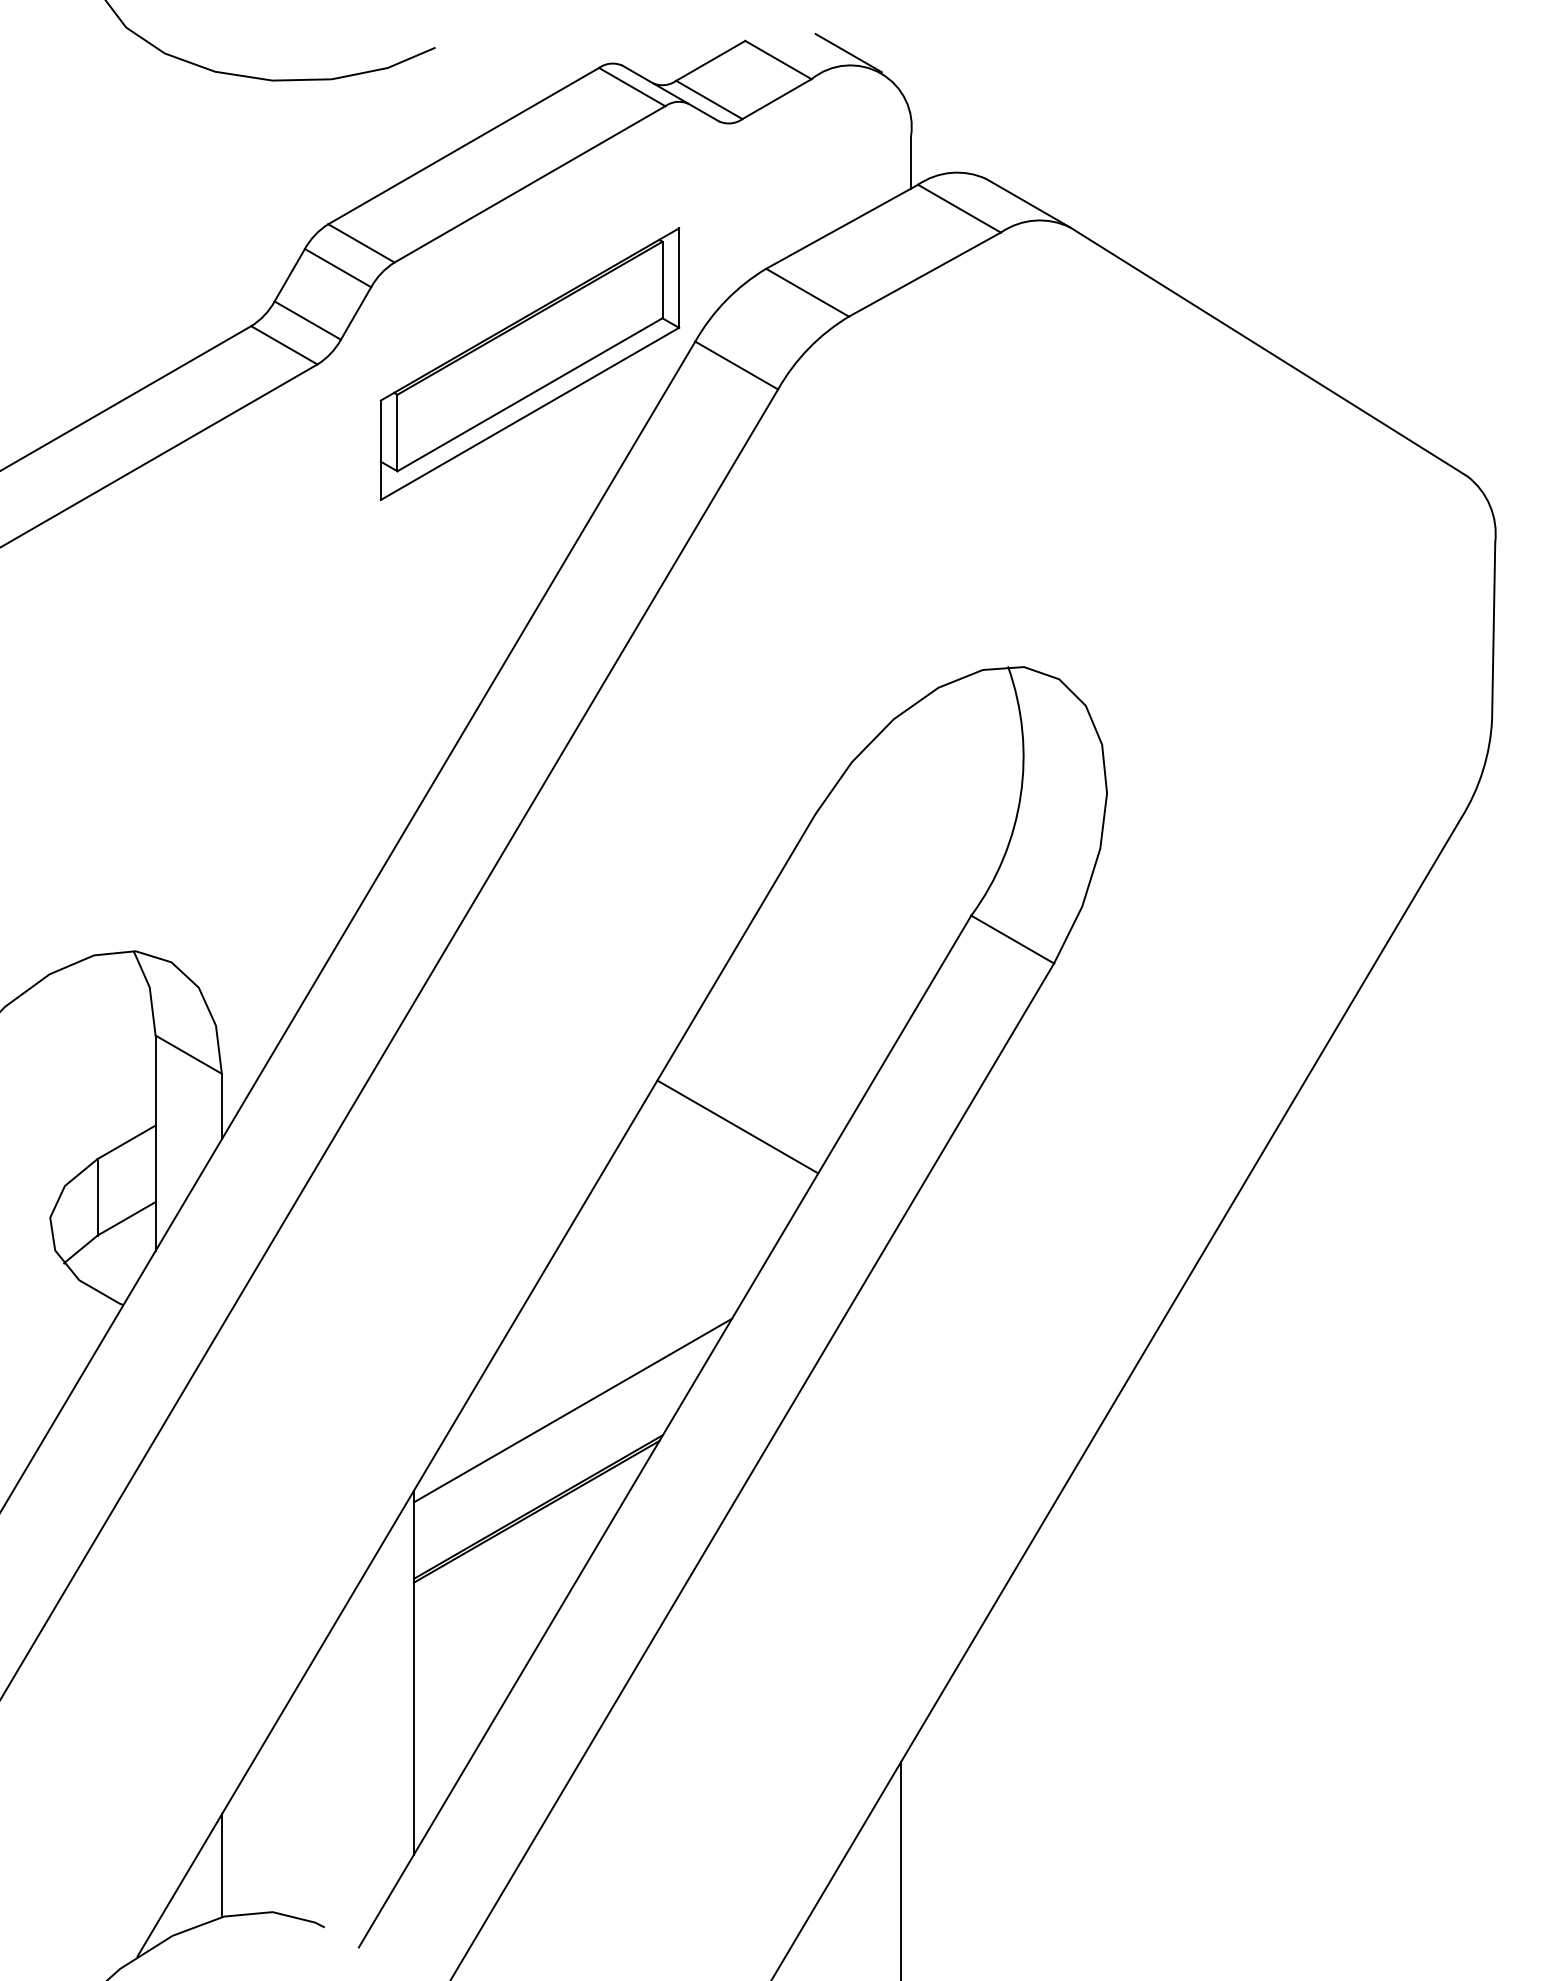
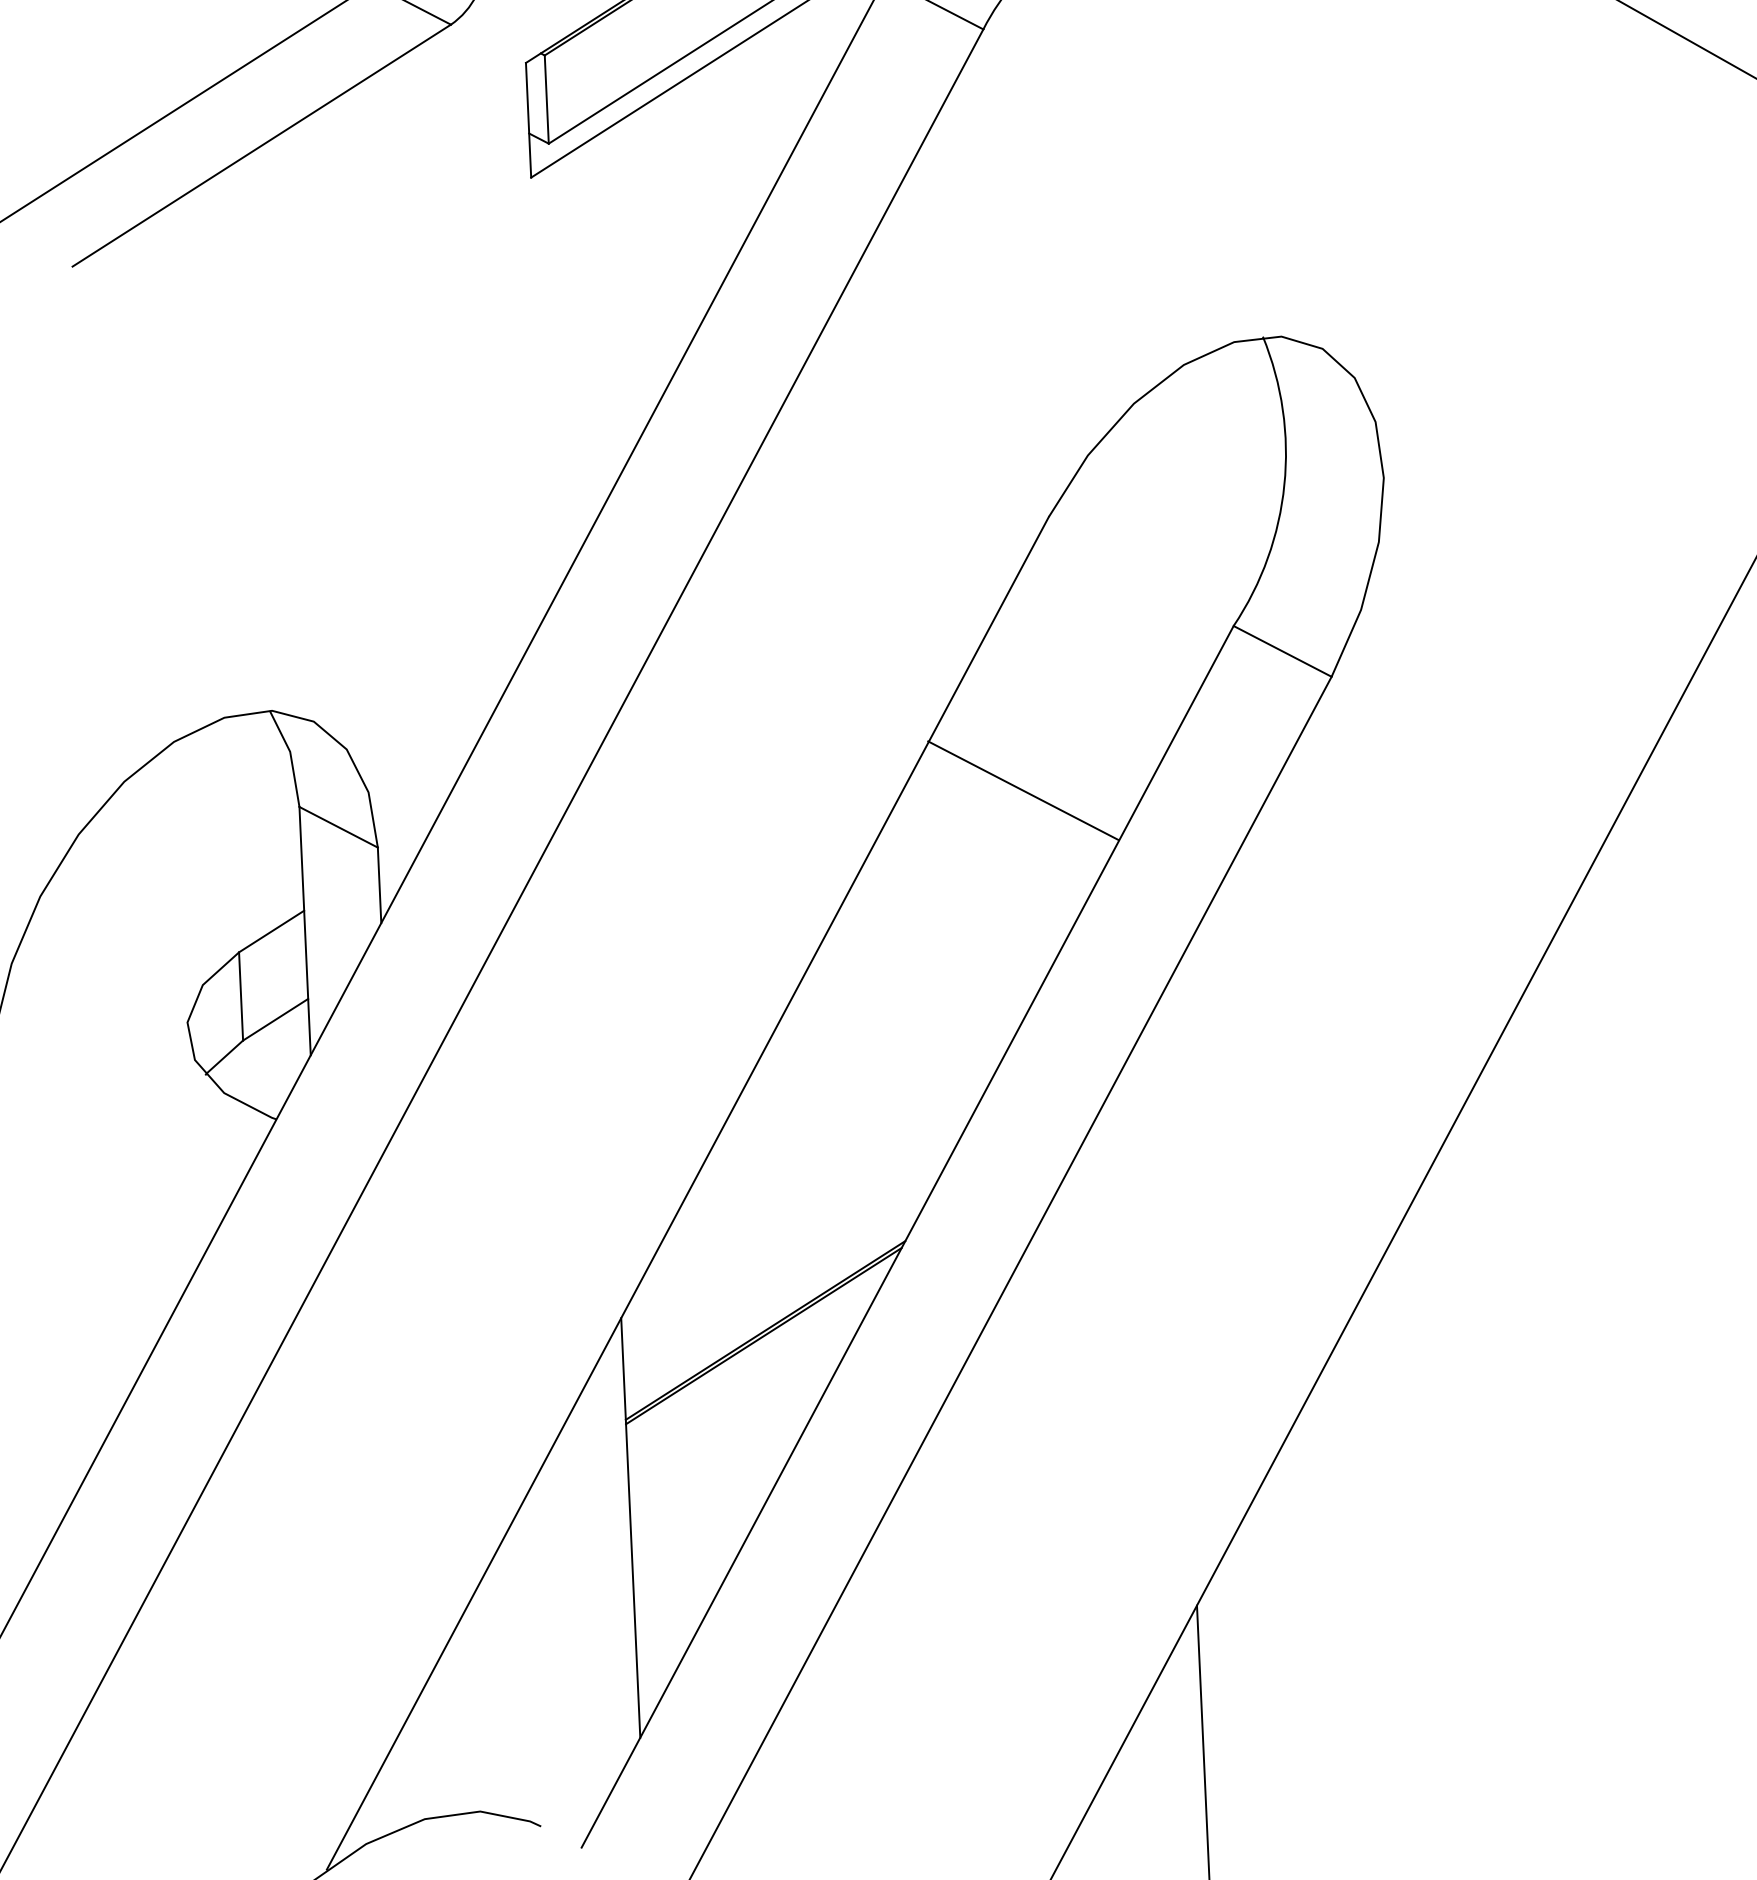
line: (737, 1126) -> (1022, 790), moved
line: (573, 1410) -> (800, 1217), removed
line: (221, 1865) -> (418, 1760), removed

